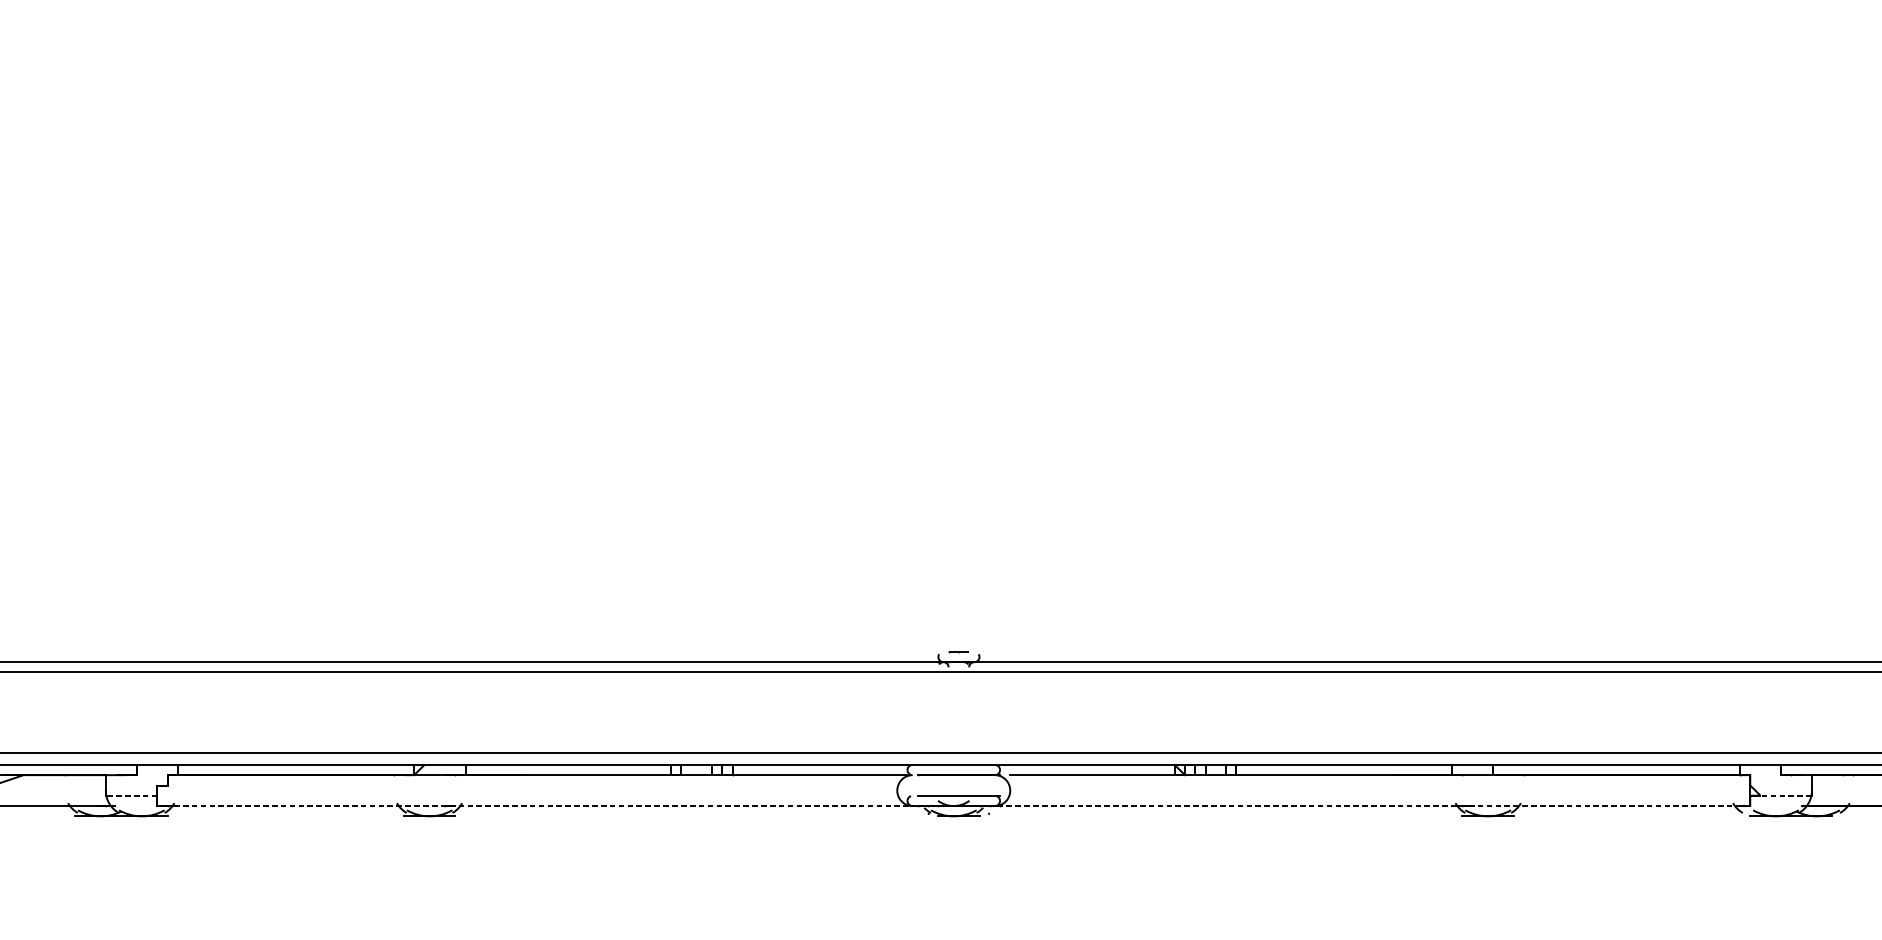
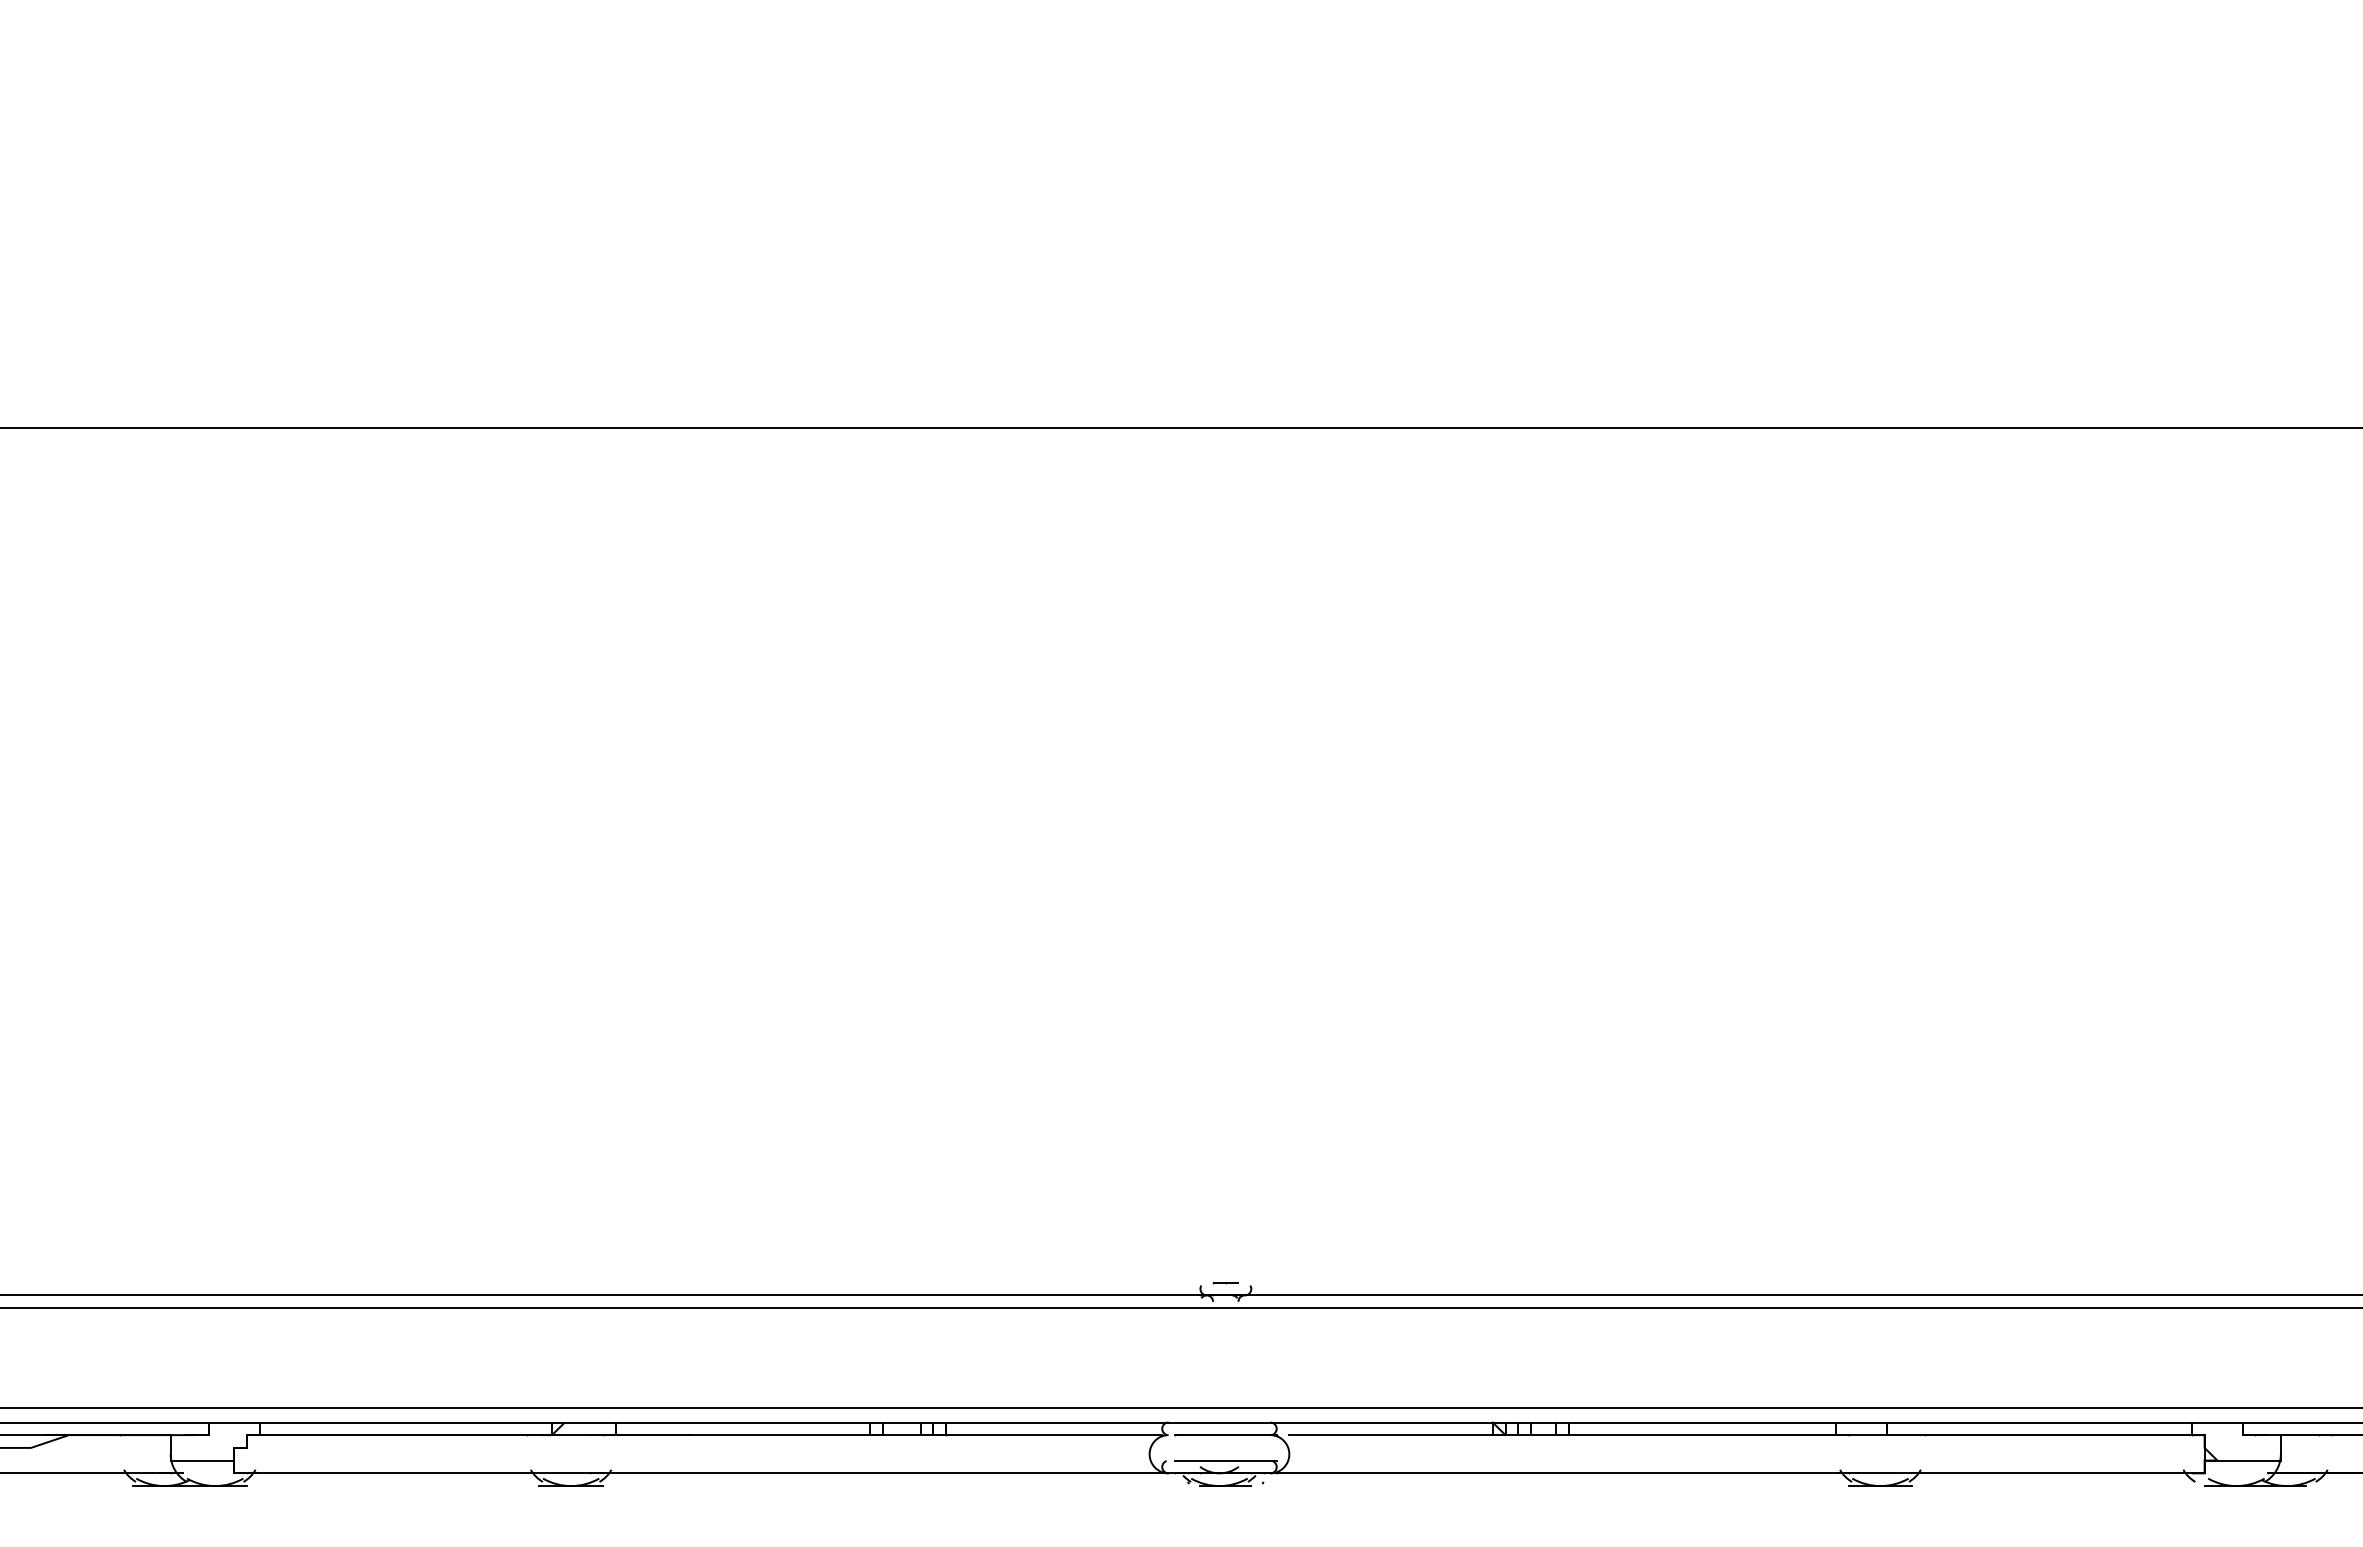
line: (131, 795) -> (202, 1460), dashed -> solid
line: (1786, 795) -> (2249, 1460), dashed -> solid
line: (537, 806) -> (704, 1473), dashed -> solid
line: (1375, 806) -> (1740, 1473), dashed -> solid

